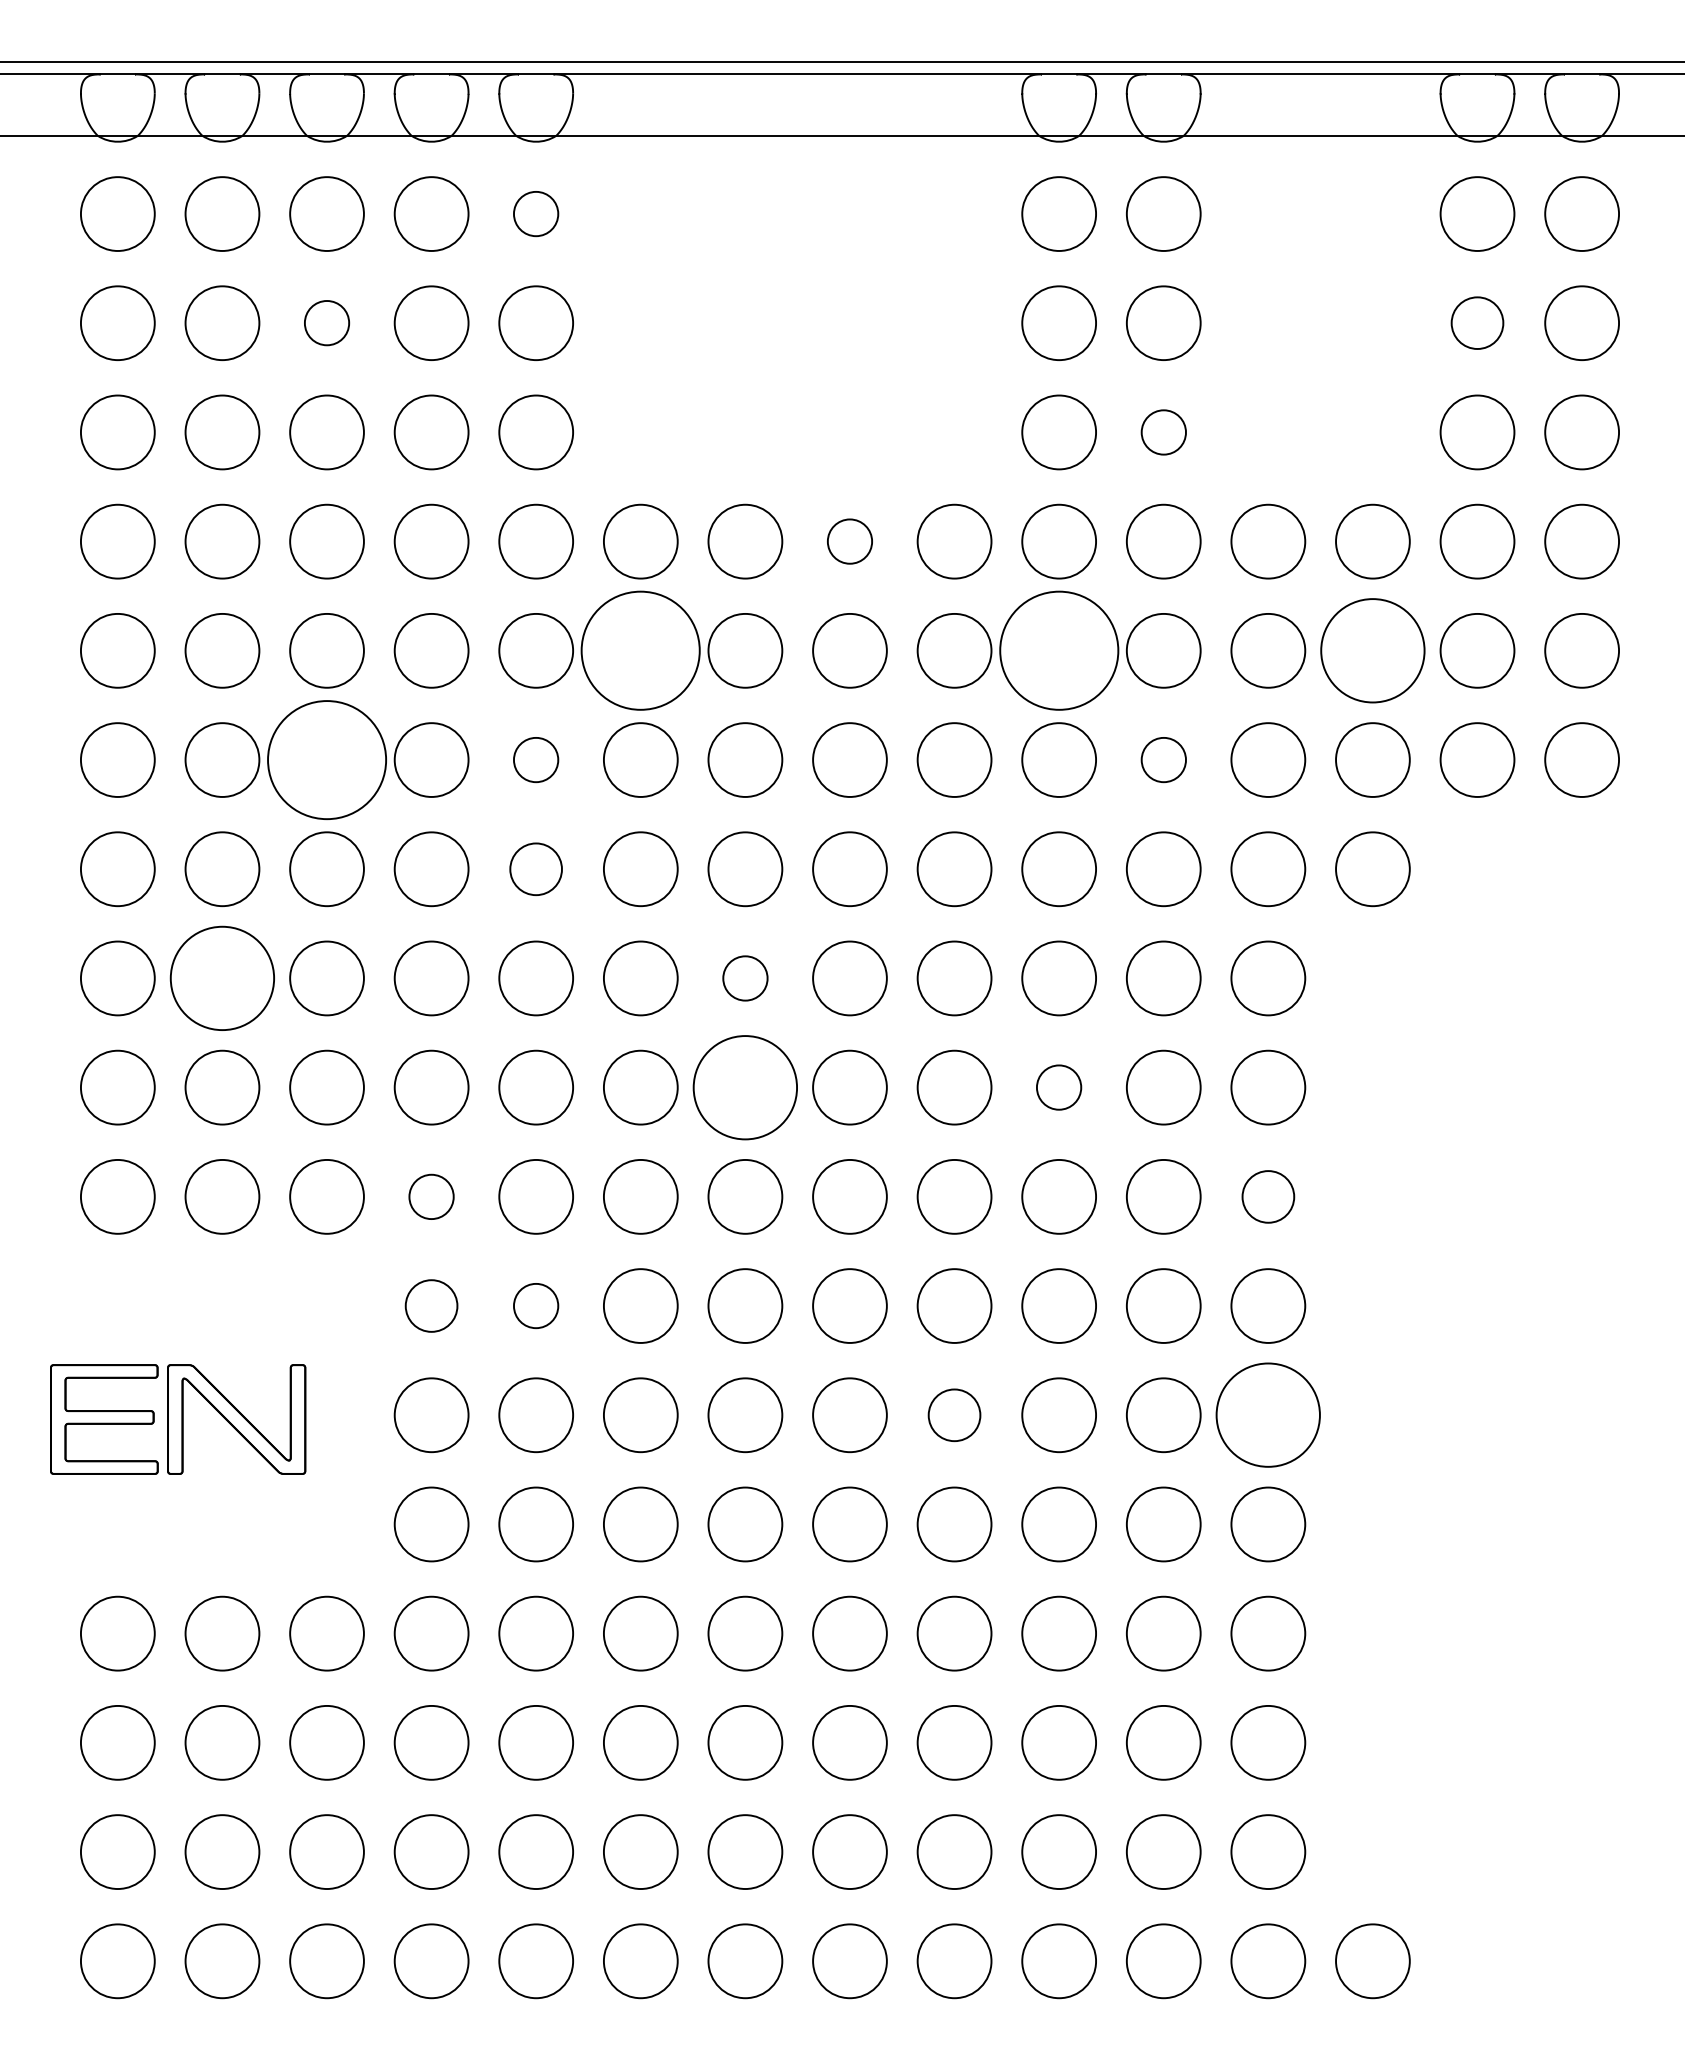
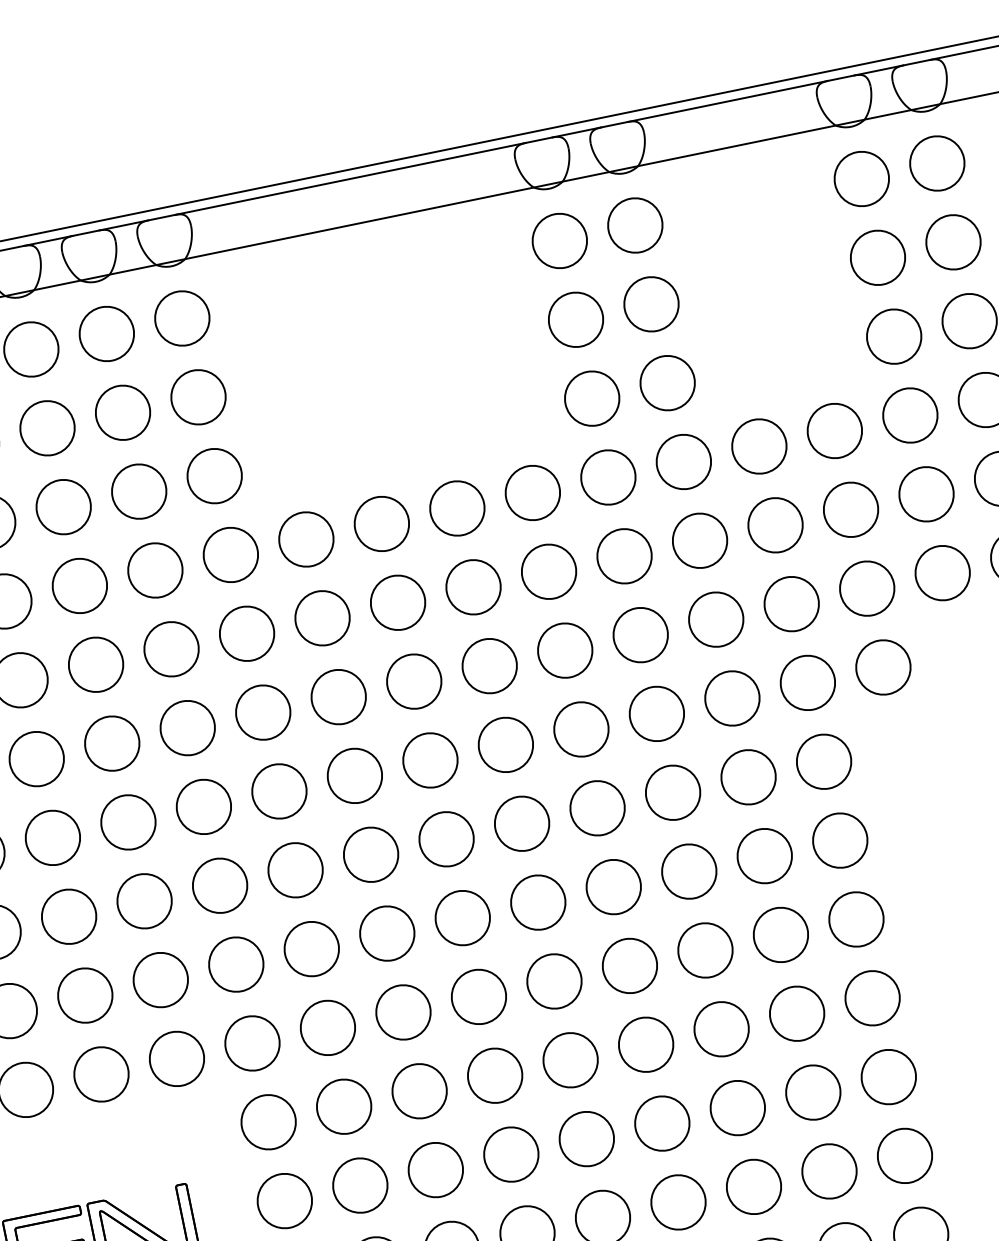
part: (535, 213) -> (181, 318), size x1.67
part: (326, 322) -> (47, 427), size x1.67
part: (1477, 322) -> (877, 257), size x1.43
part: (1163, 432) -> (667, 383), size x1.67
part: (849, 541) -> (457, 508), size x1.67
part: (640, 650) -> (322, 618), size x0.62
part: (1058, 650) -> (624, 556), size x0.62
part: (1372, 650) -> (850, 509), size x0.71
part: (326, 759) -> (111, 743), size x0.62
part: (535, 759) -> (262, 712), size x1.67
part: (1163, 759) -> (715, 619), size x1.67
part: (535, 869) -> (278, 791), size x1.43
part: (222, 978) -> (69, 916), size x0.71
part: (745, 978) -> (446, 839), size x1.67
part: (745, 1087) -> (462, 917), size x0.71
part: (1058, 1087) -> (688, 871), size x1.67
part: (431, 1196) -> (252, 1043), size x1.67
part: (1268, 1196) -> (856, 919), size x1.43
part: (431, 1305) -> (268, 1121), size x1.43
part: (535, 1305) -> (343, 1106), size x1.67
part: (954, 1415) -> (662, 1123), size x1.43
part: (1268, 1415) -> (888, 1077), size x0.71

